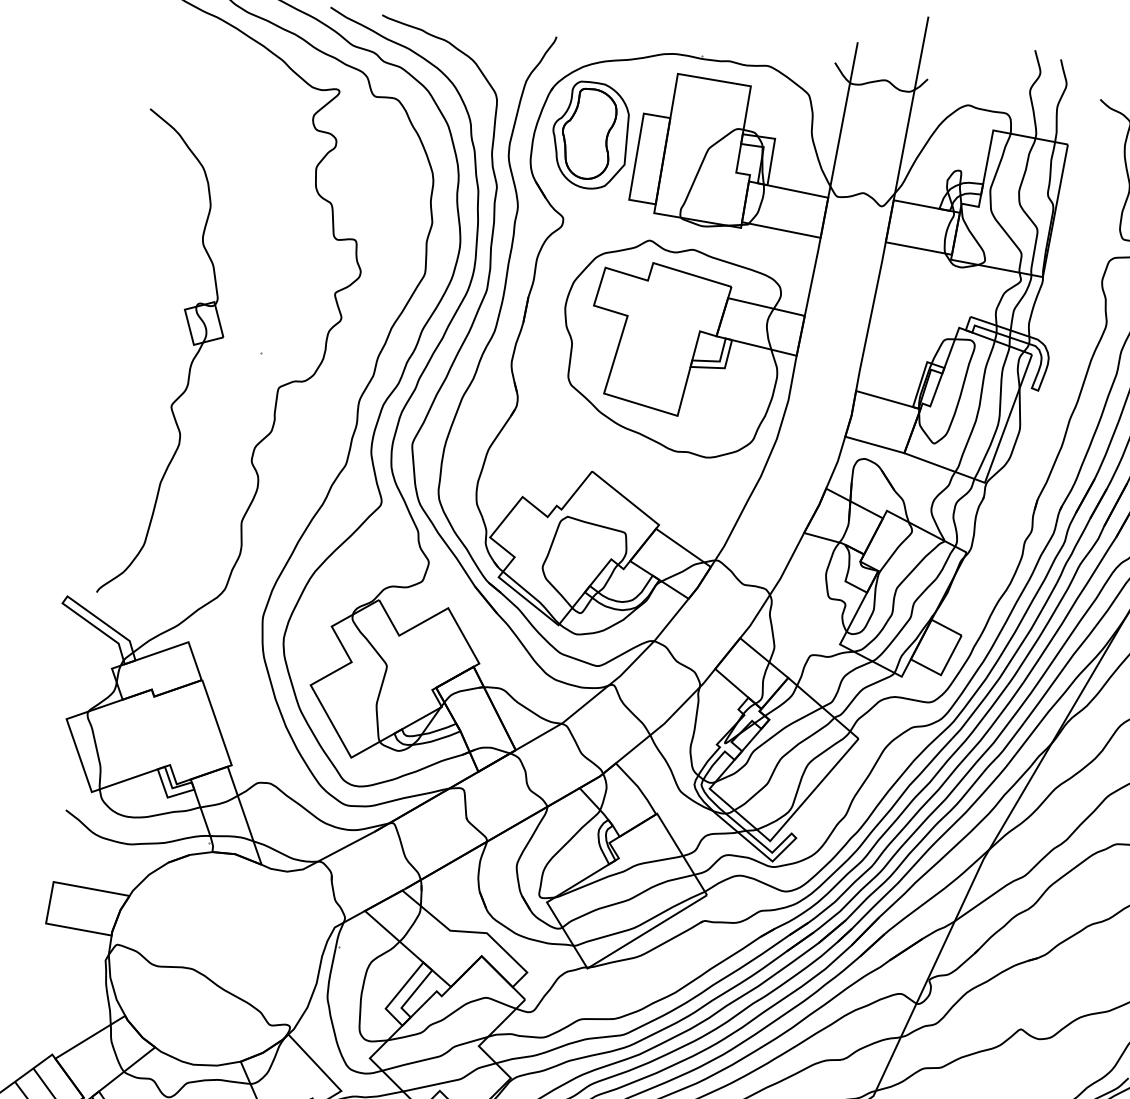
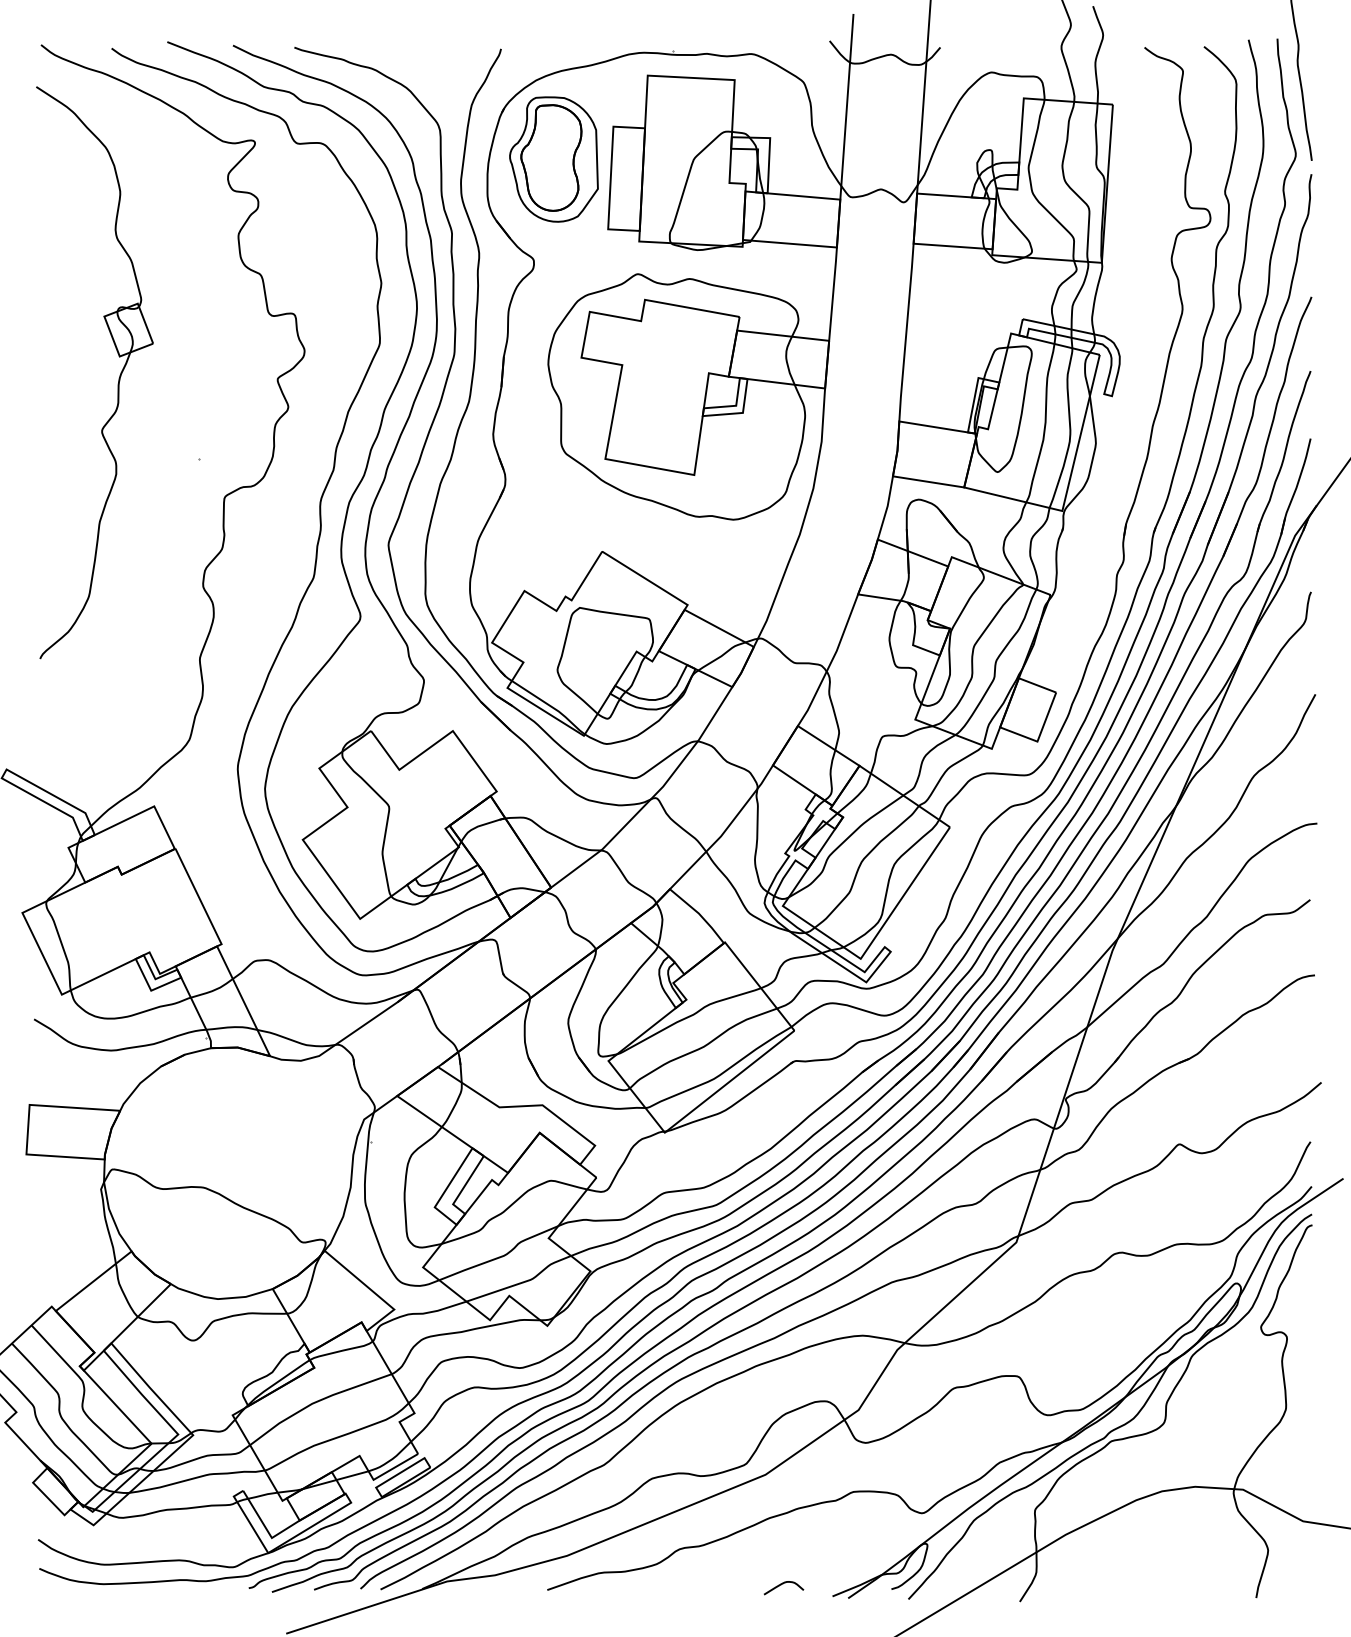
part: (190, 363) -> (118, 378), moved

